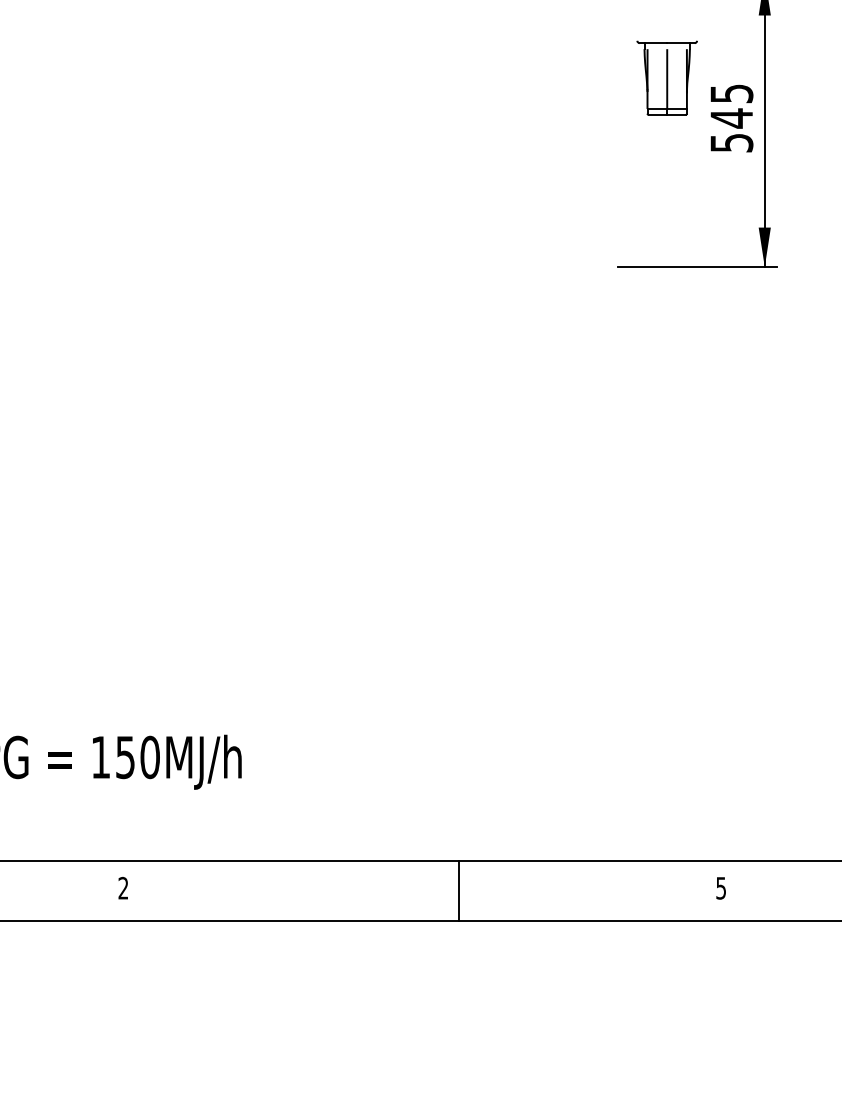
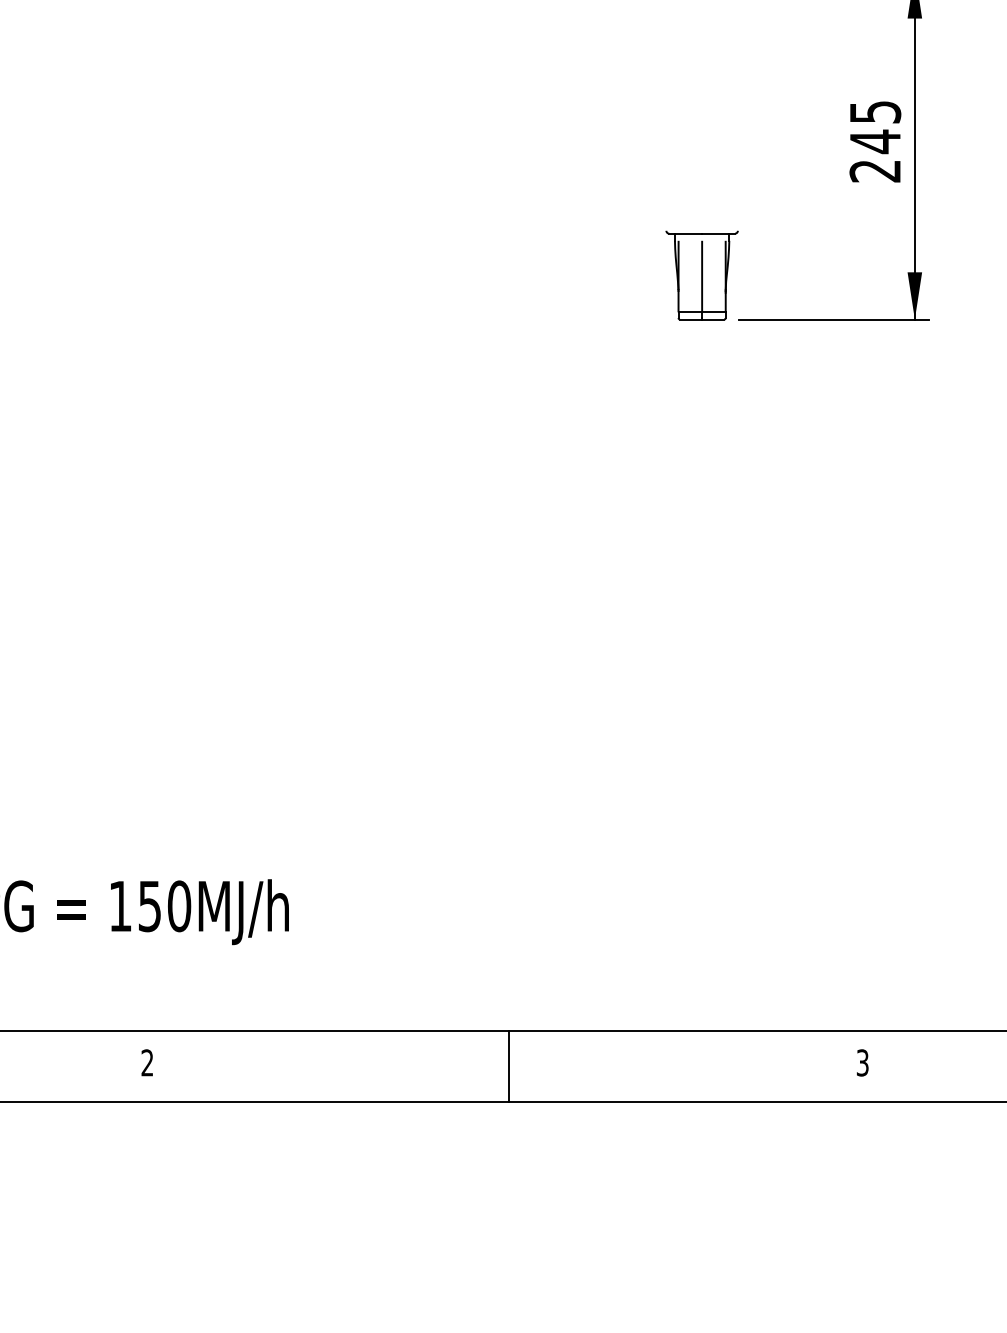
part: (666, 78) -> (701, 275), moved
text: (731, 143) -> (875, 171), 545 -> 245
text: (721, 887) -> (862, 1062), 5 -> 3
line: (459, 891) -> (509, 1066), moved

